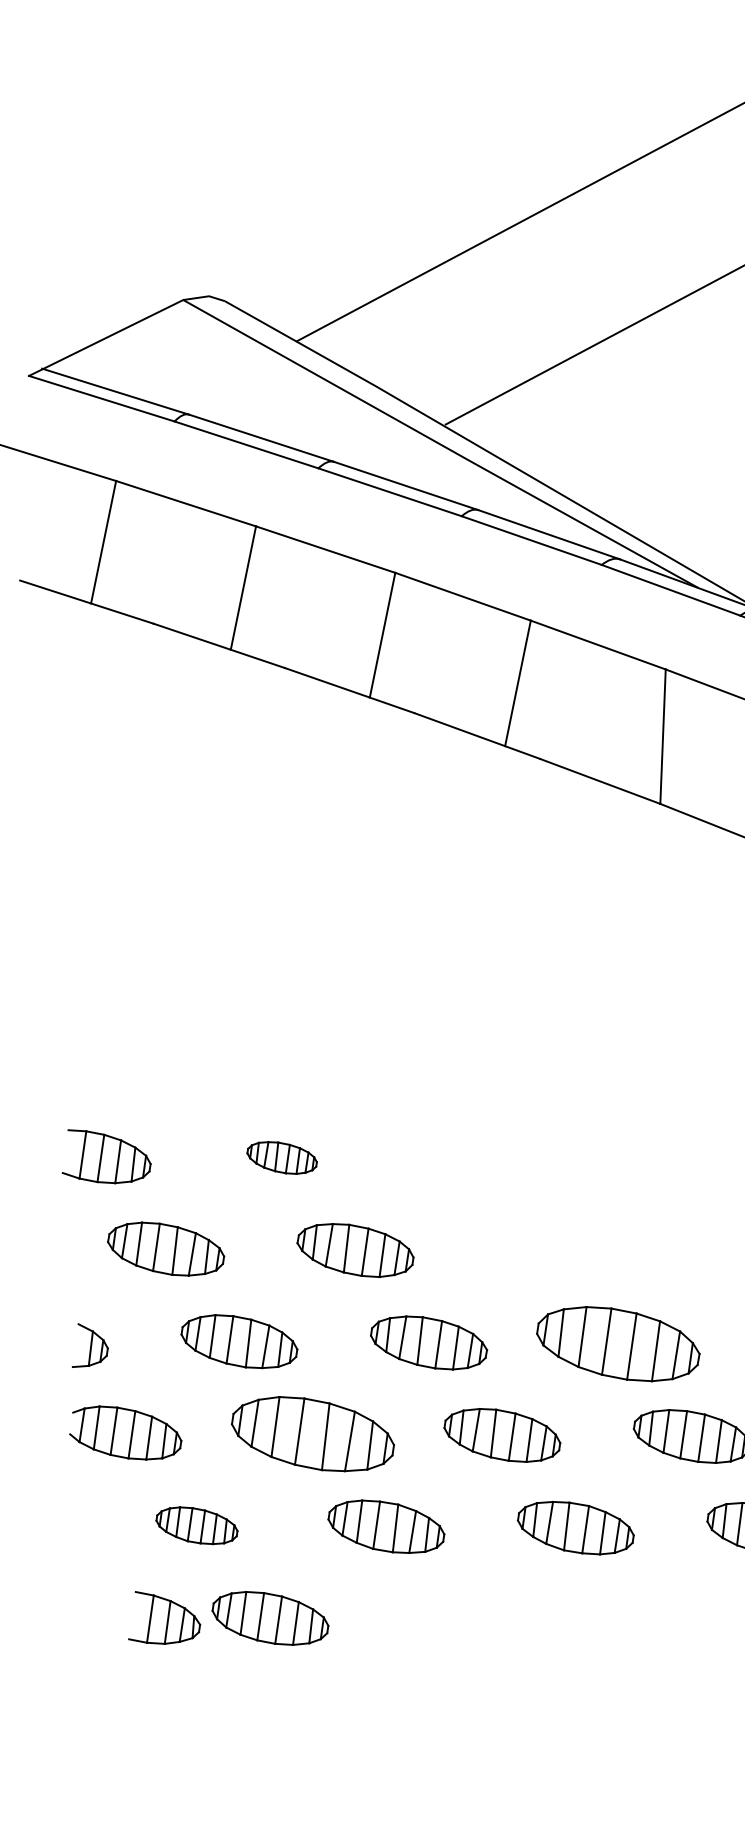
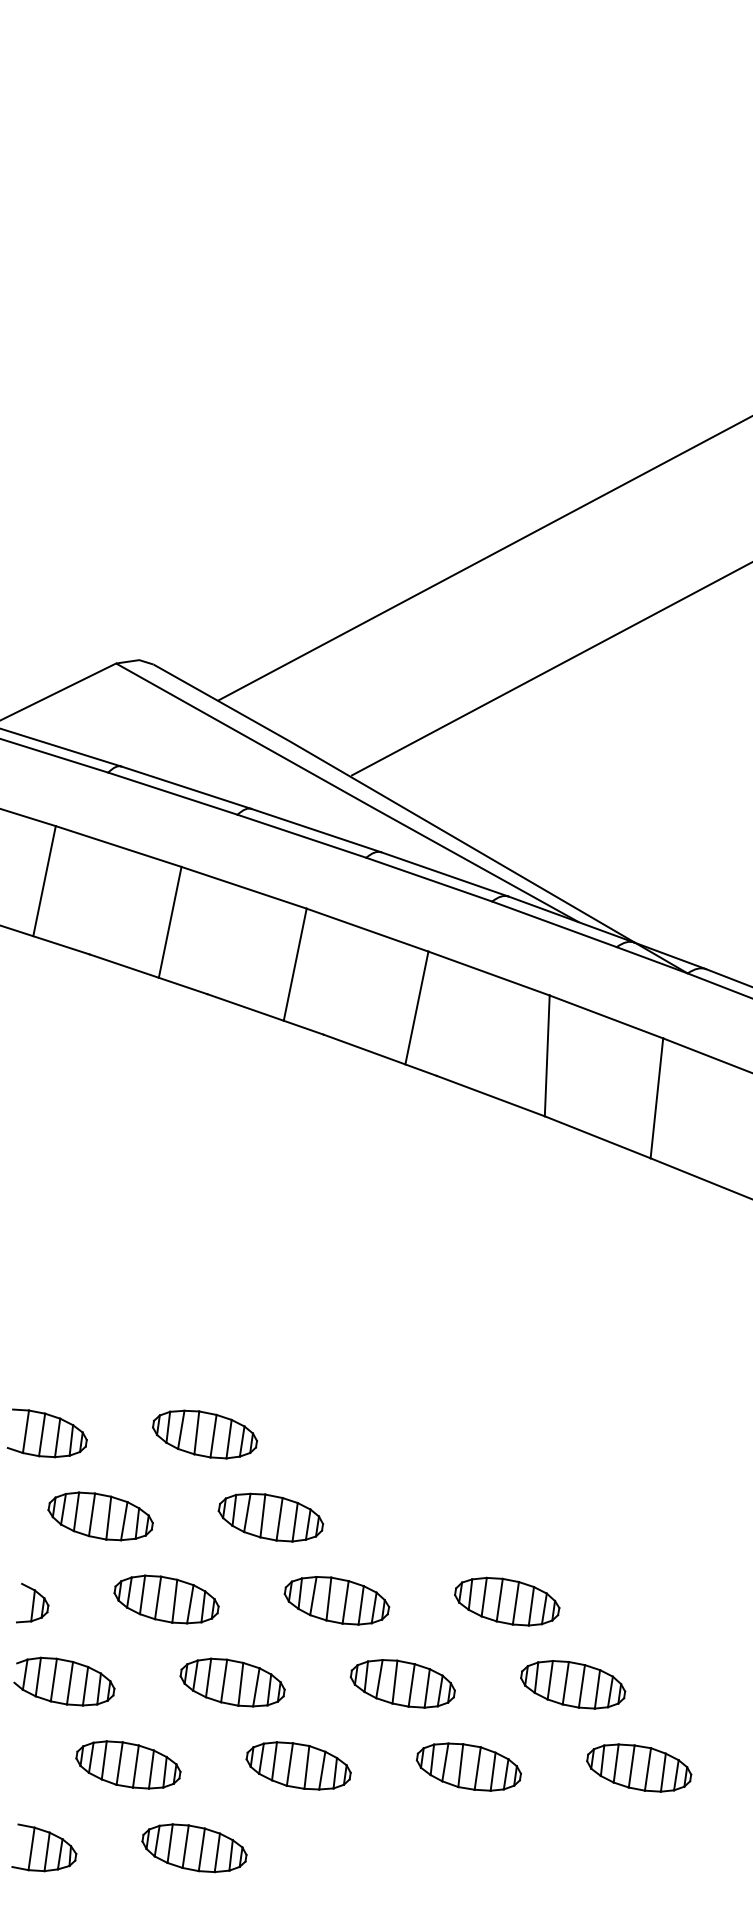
part: (281, 1157) -> (204, 1434), size x1.67
part: (618, 1343) -> (507, 1601), size x0.71
part: (312, 1433) -> (232, 1682), size x0.71
part: (197, 1525) -> (128, 1764), size x1.43
part: (164, 1617) -> (44, 1847), moved

